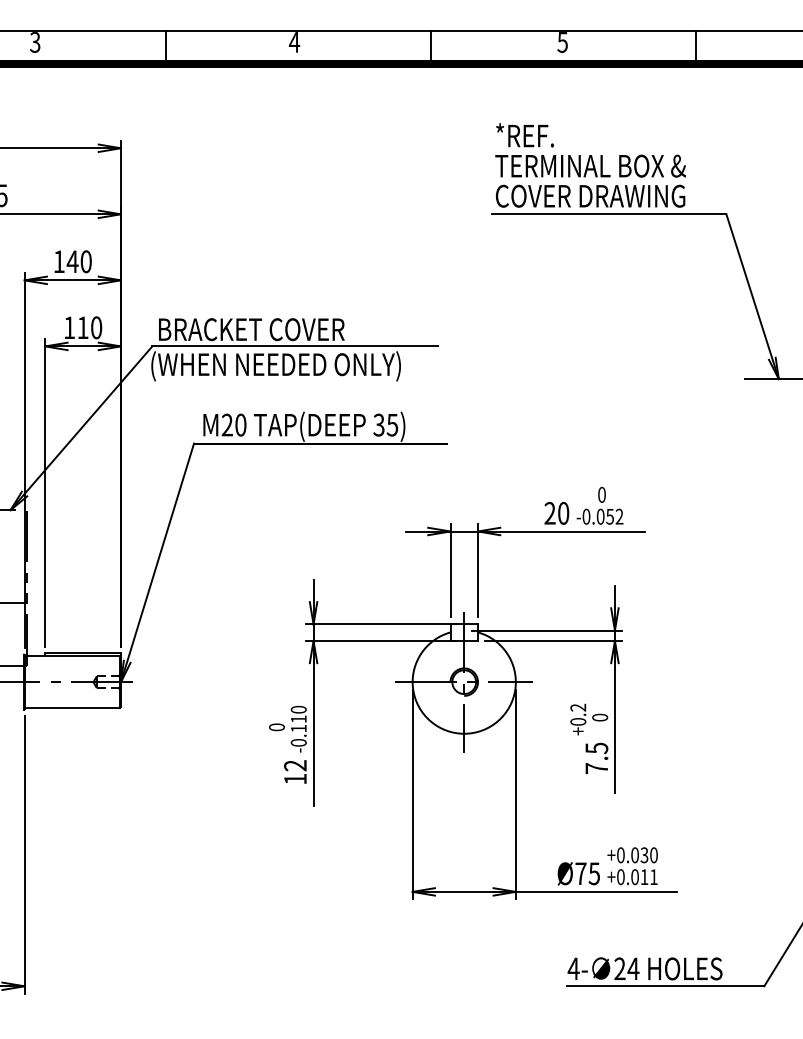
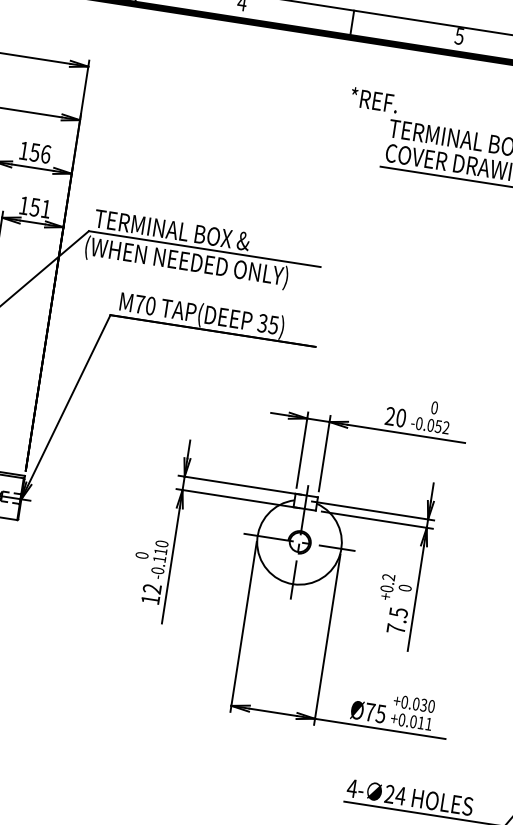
text: (524, 135) -> (373, 100), moved
text: (78, 261) -> (39, 153), 140 -> 156
text: (89, 327) -> (40, 207), 110 -> 151
text: (252, 329) -> (172, 230), BRACKET COVER -> TERMINAL BOX &
text: (226, 424) -> (139, 303), M20 -> M70

